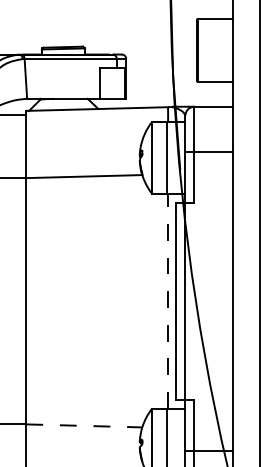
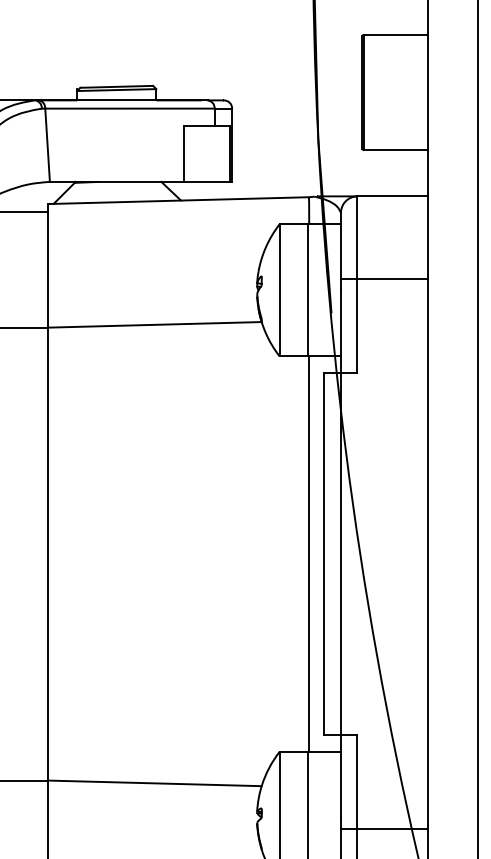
line: (167, 301) -> (308, 554), dashed -> solid
line: (84, 425) -> (155, 782), dashed -> solid

